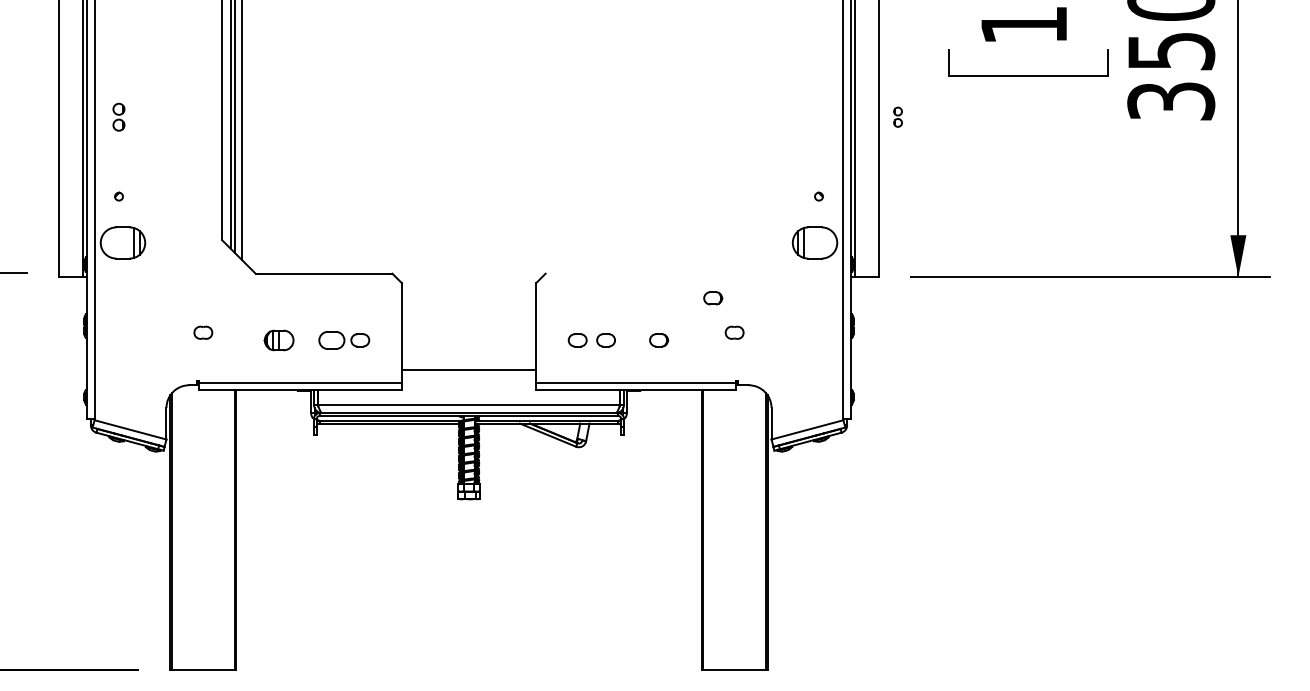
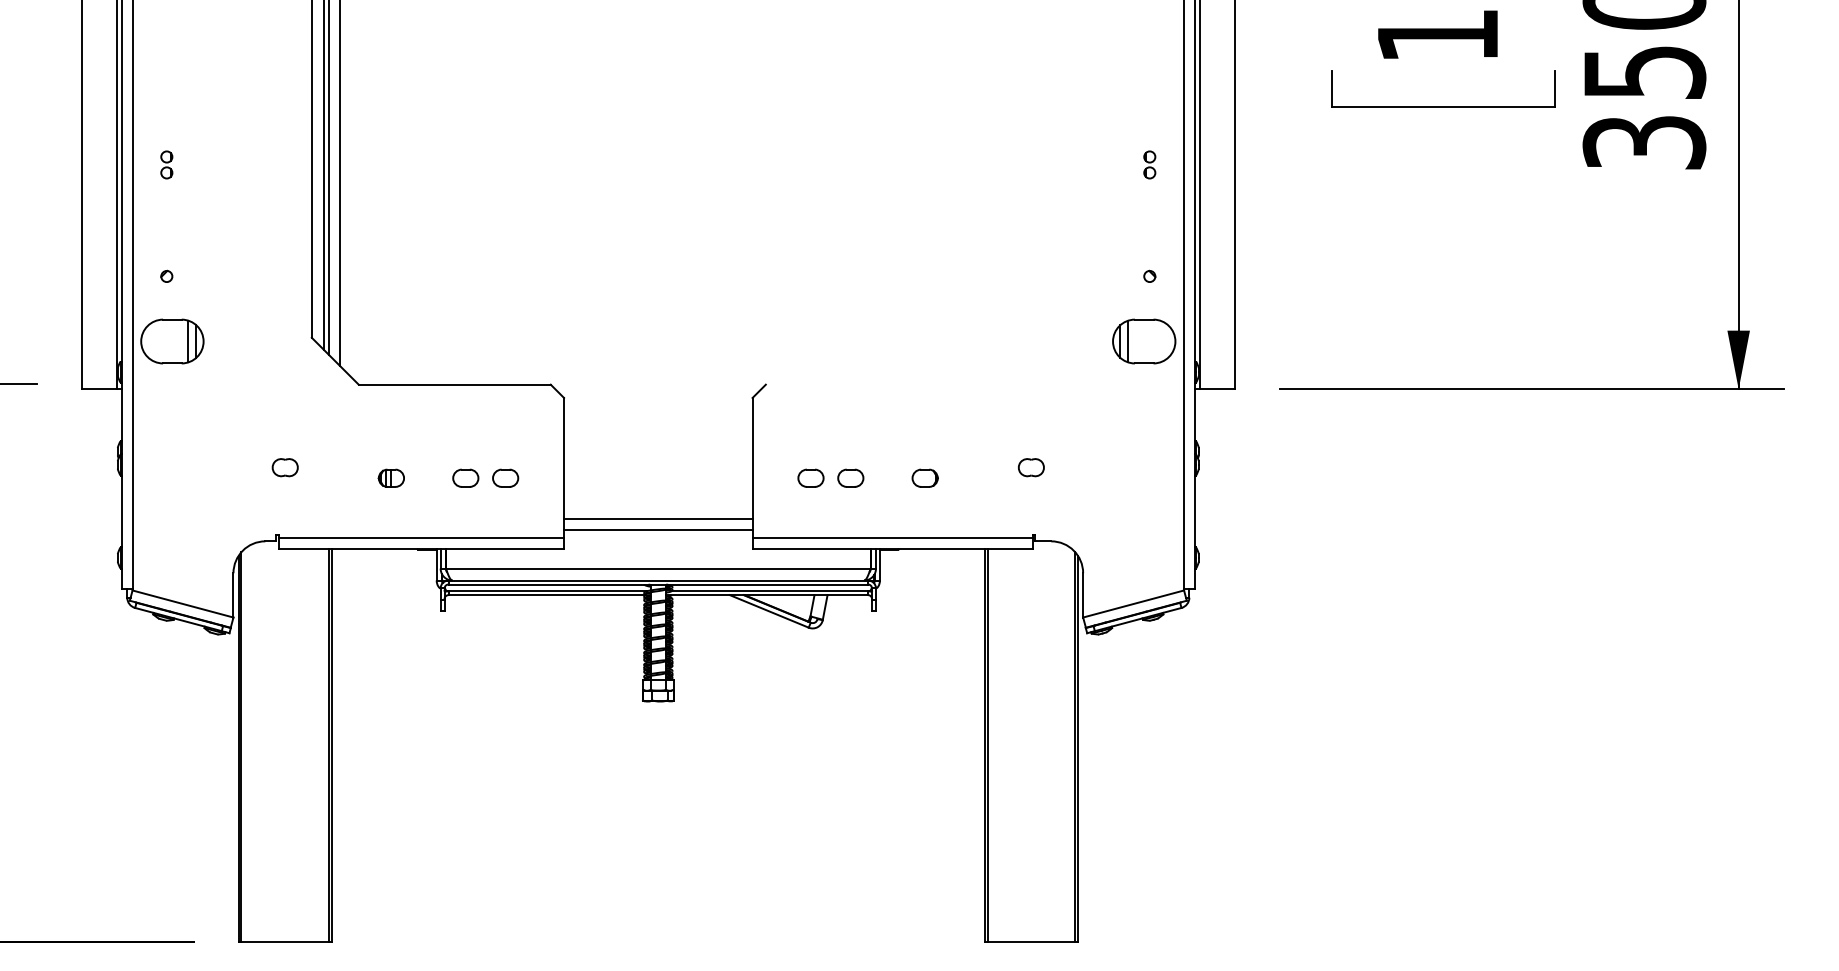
part: (118, 116) -> (166, 164), size x0.71
part: (897, 116) -> (1149, 164), moved
part: (712, 297) -> (1000, 418), removed
part: (278, 339) -> (390, 477), size x0.62
part: (331, 339) -> (465, 477), size x0.71
line: (469, 377) -> (658, 530), added

